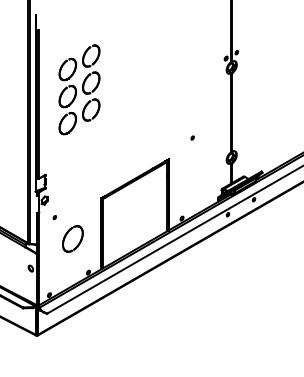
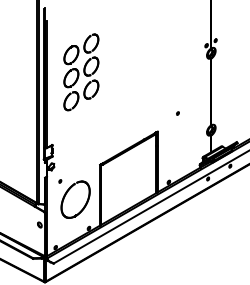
part: (72, 238) -> (75, 199), size x1.67

